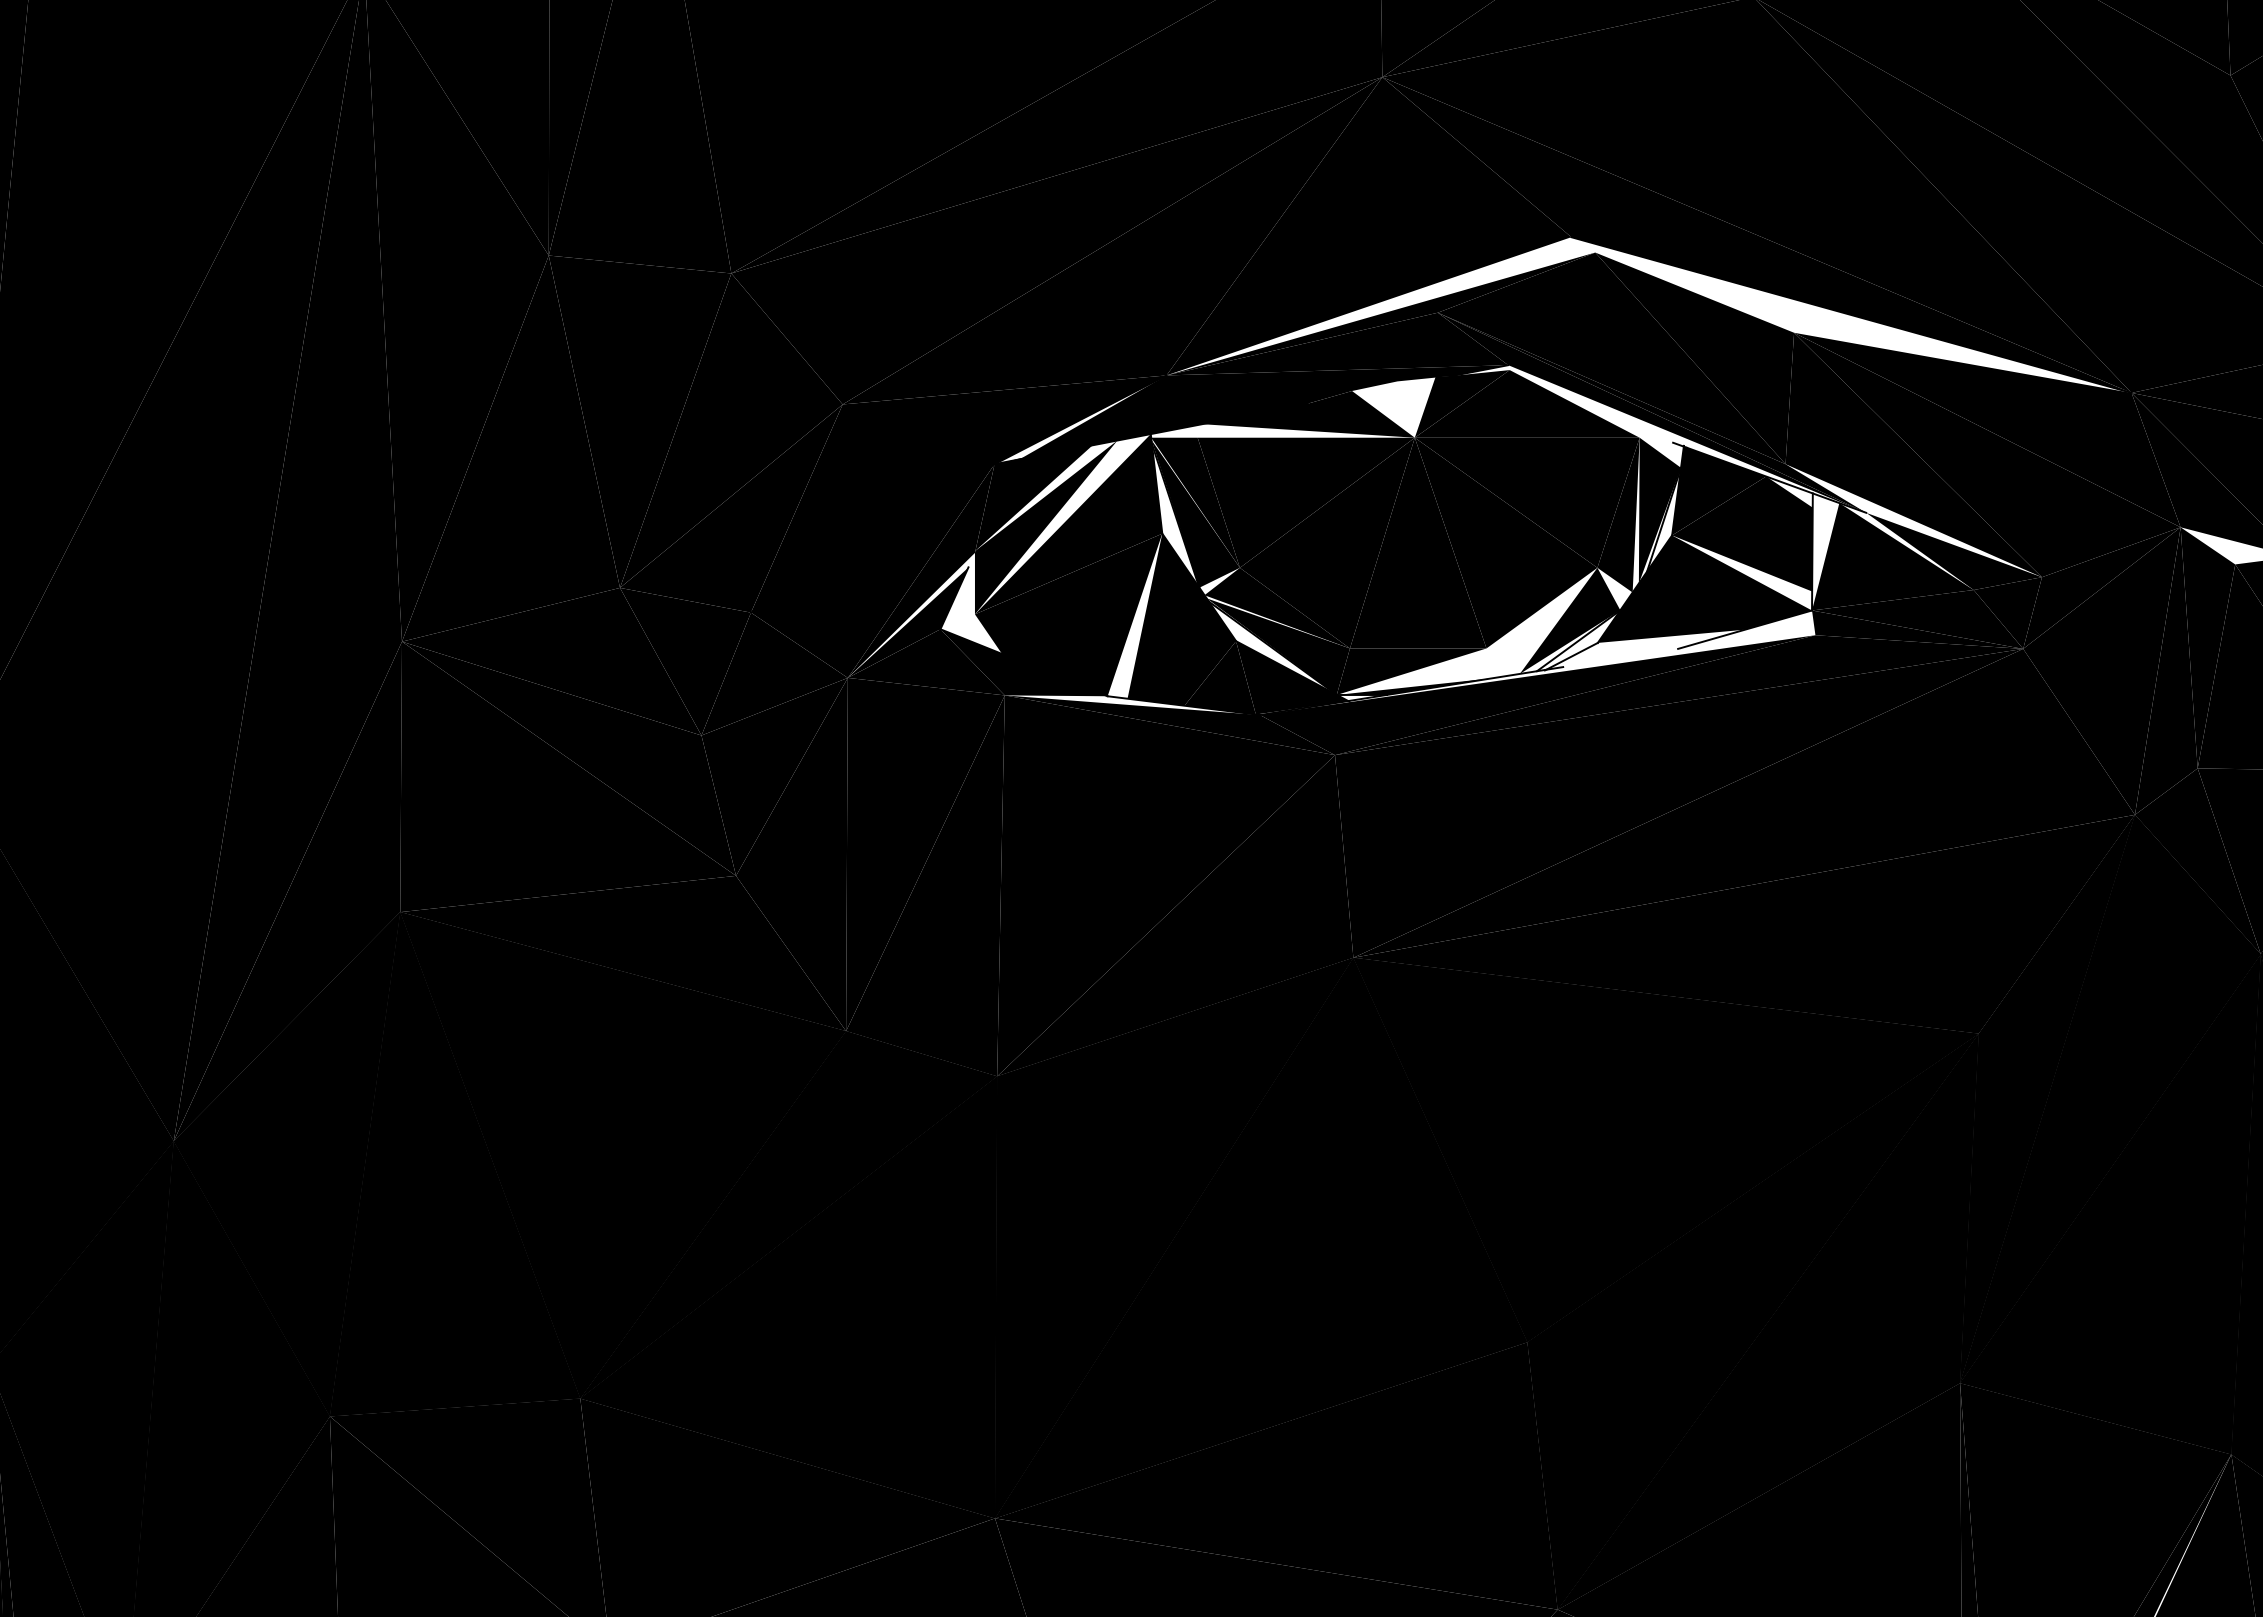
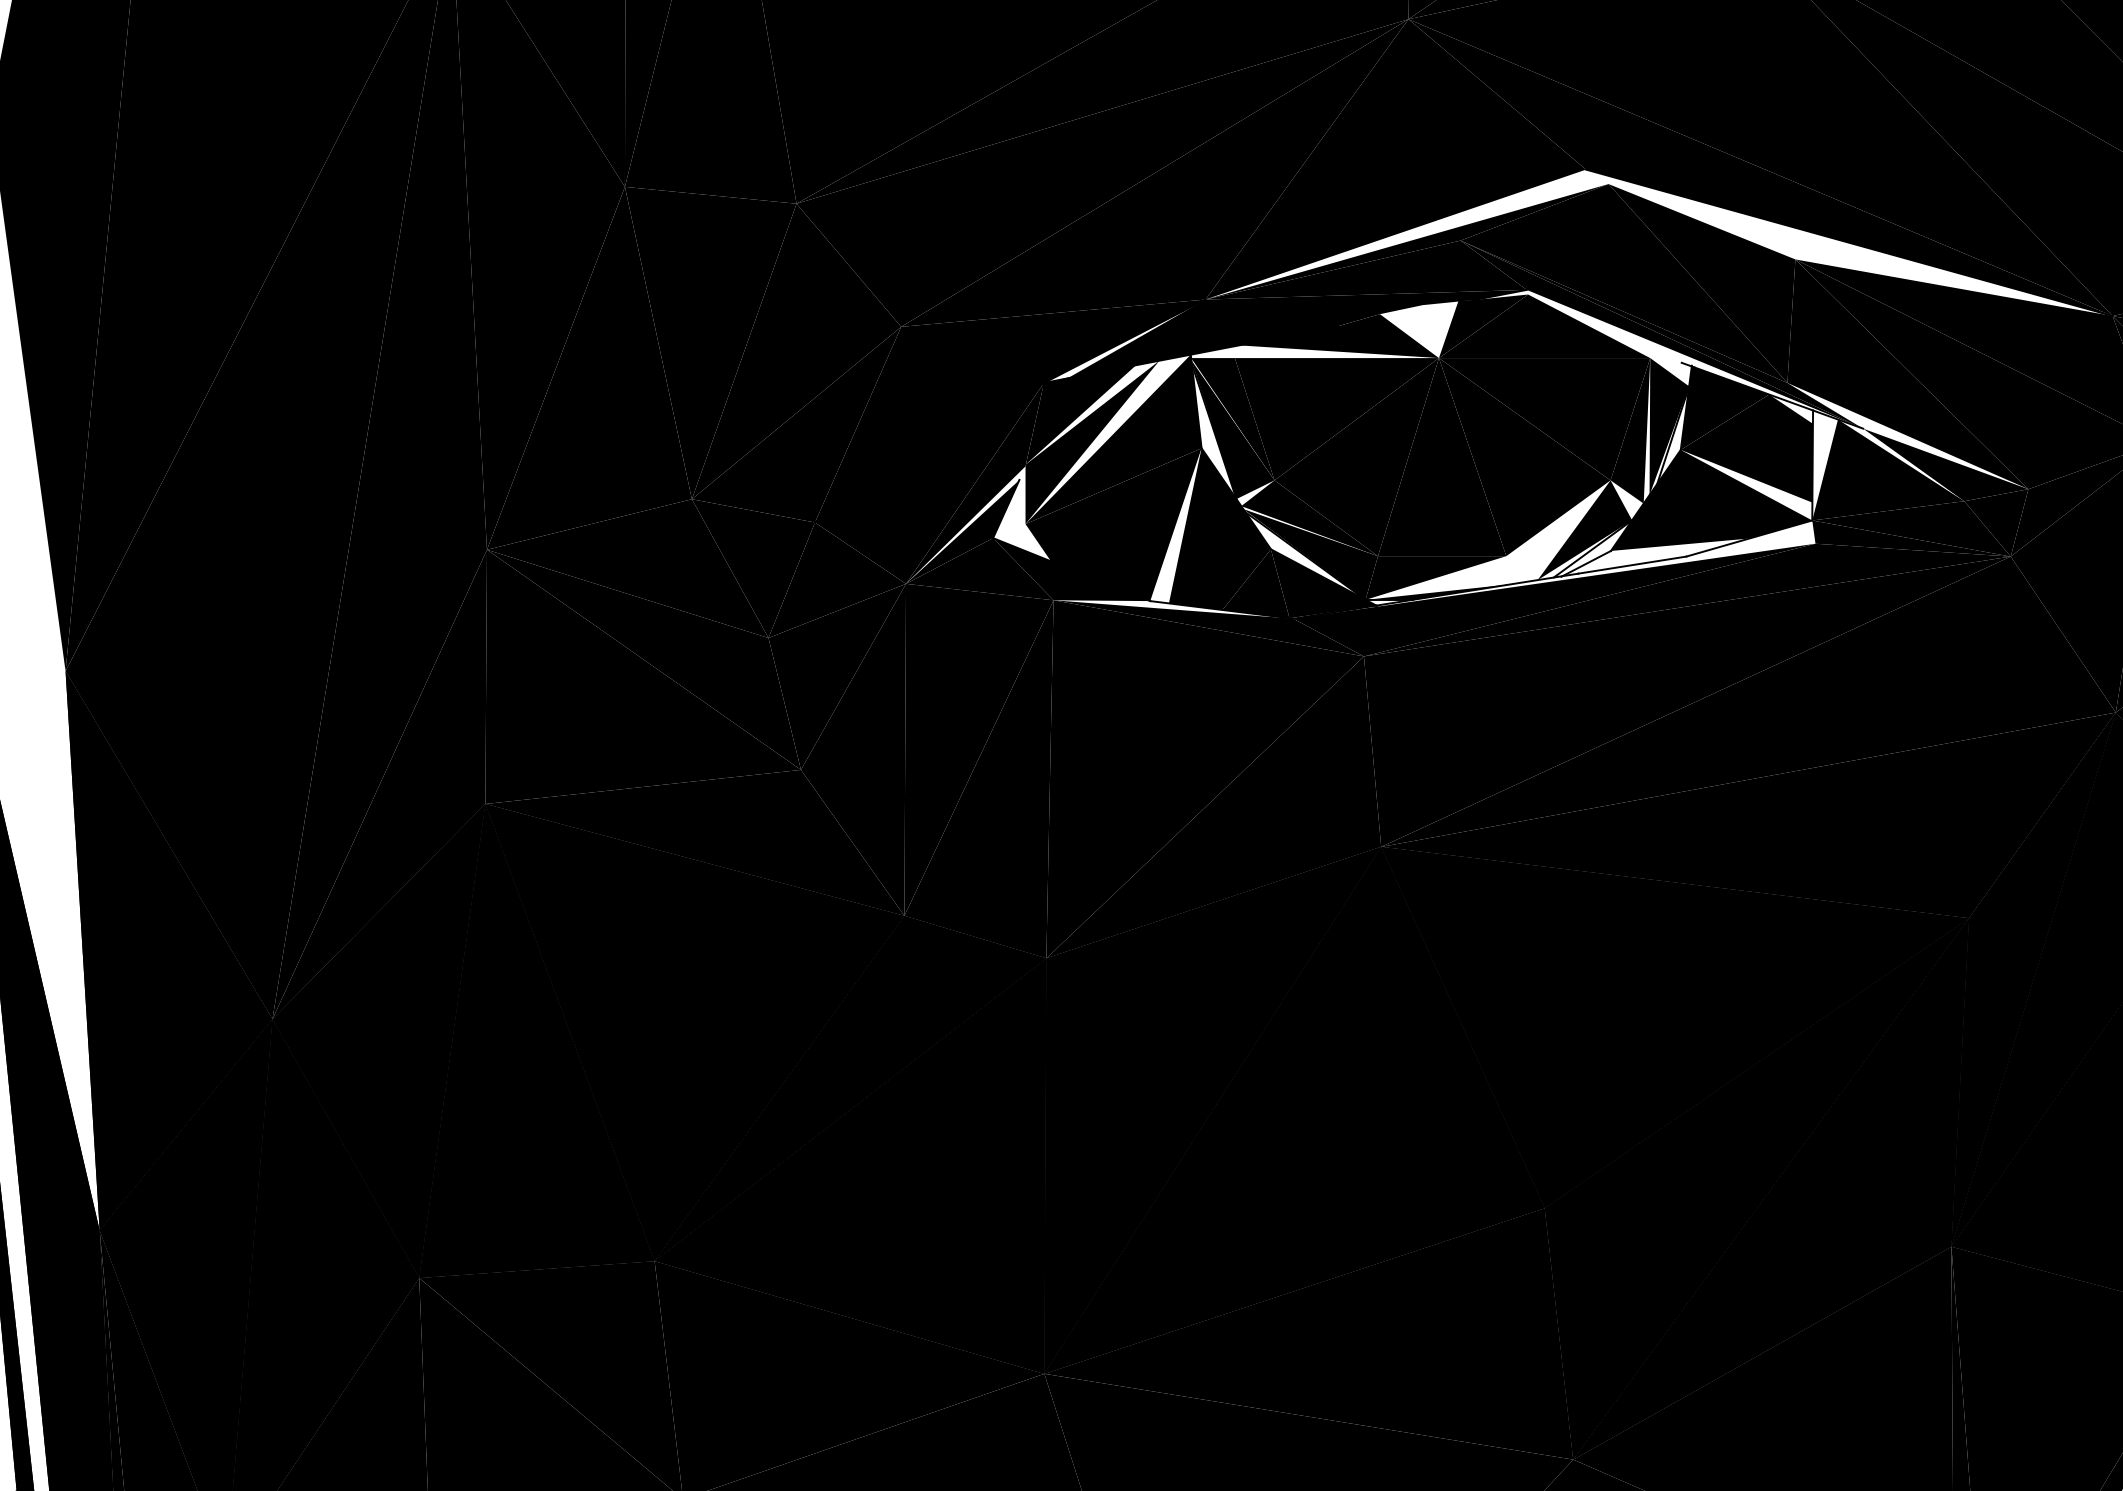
line: (1620, 657) -> (1632, 564), added

